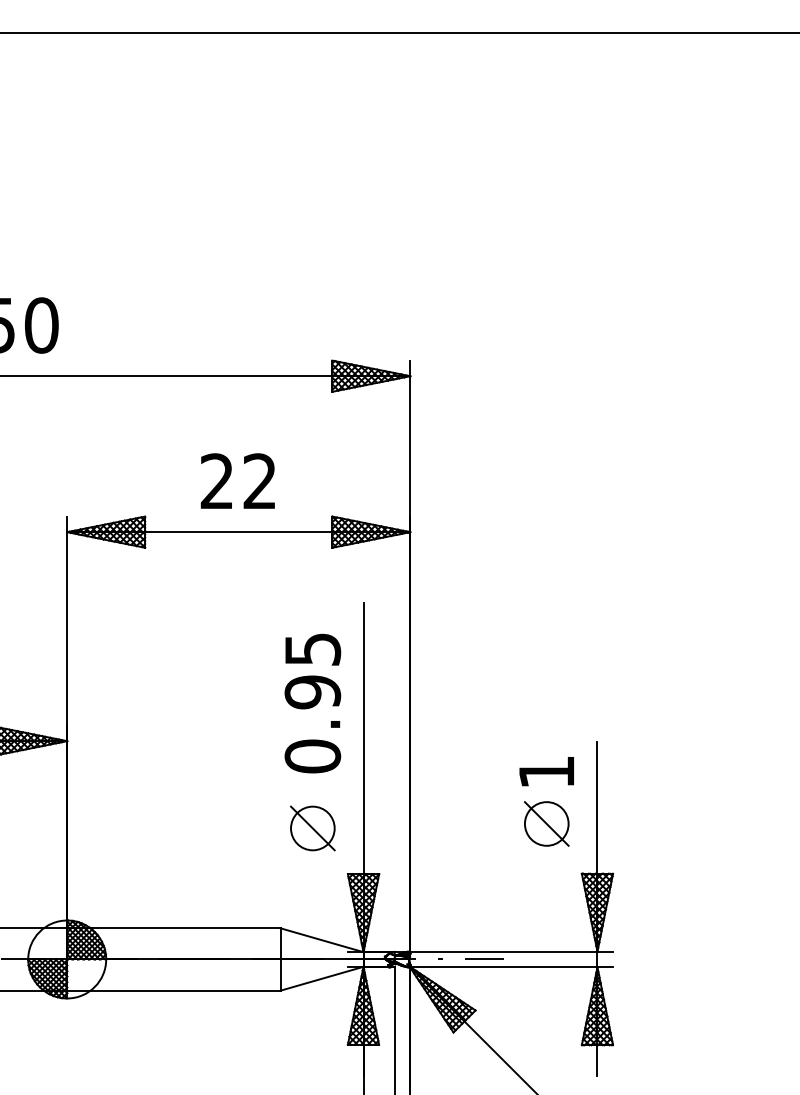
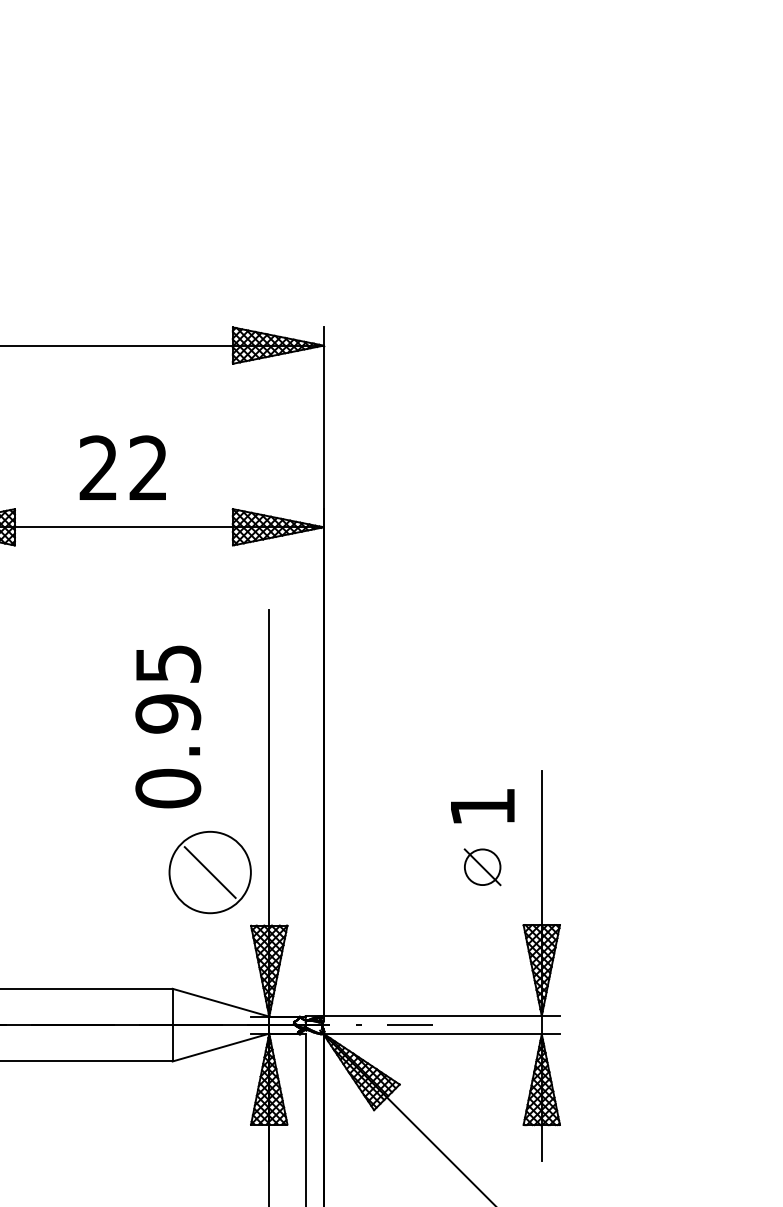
text: (312, 703) -> (167, 726), moved
part: (546, 823) -> (482, 866), size x0.7
circle: (312, 828) -> (209, 872), size x1.6

